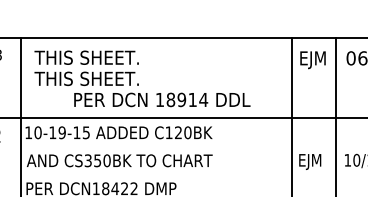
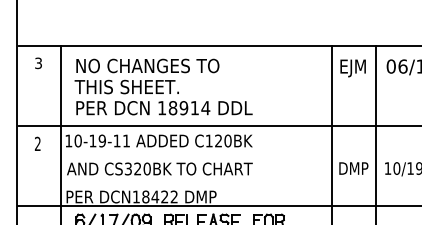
text: (106, 57) -> (146, 65), THIS SHEET. -> NO CHANGES TO
text: (162, 100) -> (164, 108), moved
text: (86, 132) -> (126, 140), 10-19-15 -> 10-19-11
text: (97, 160) -> (137, 168), CS350BK -> CS320BK
text: (314, 162) -> (354, 170), EJM -> DMP

